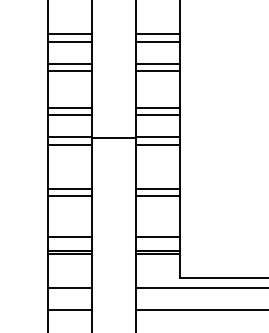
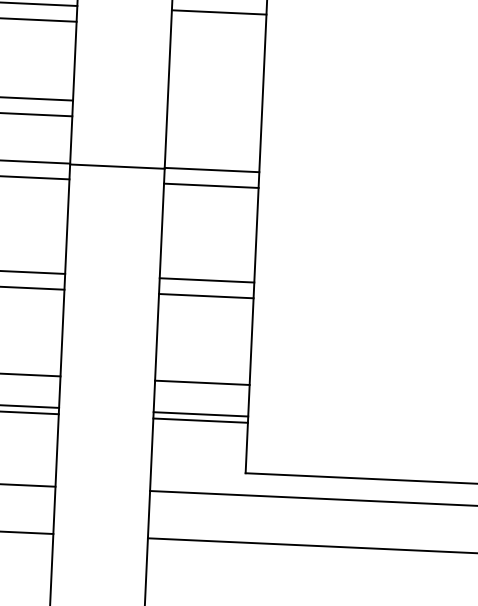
line: (157, 71) -> (217, 29), removed
line: (157, 107) -> (213, 106), removed
line: (157, 115) -> (213, 123), removed

